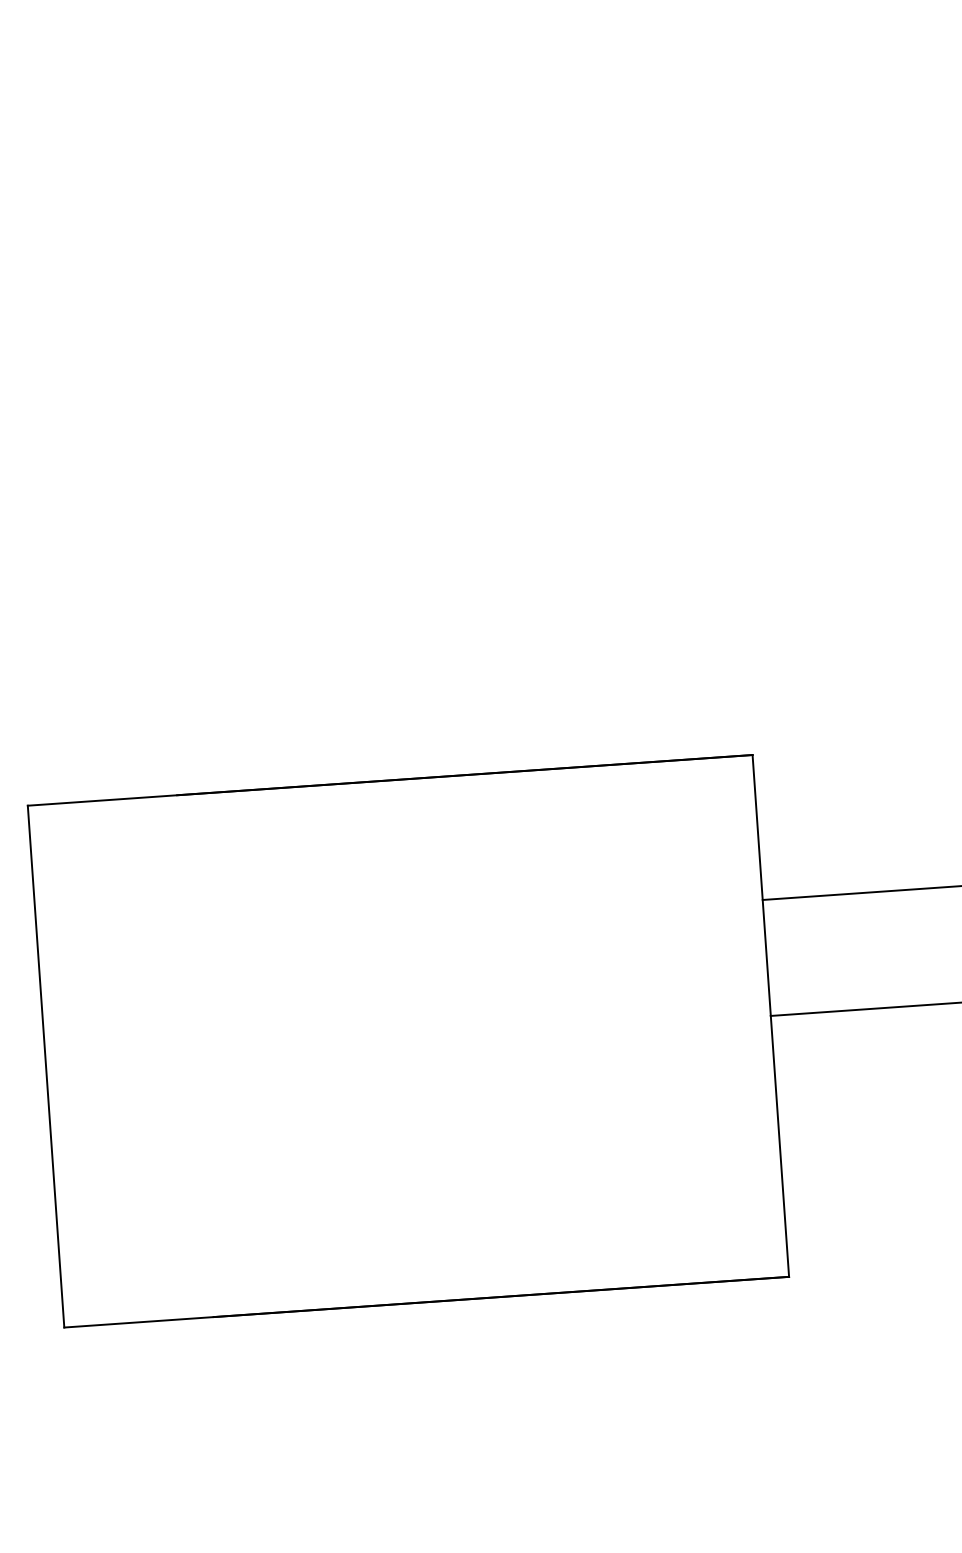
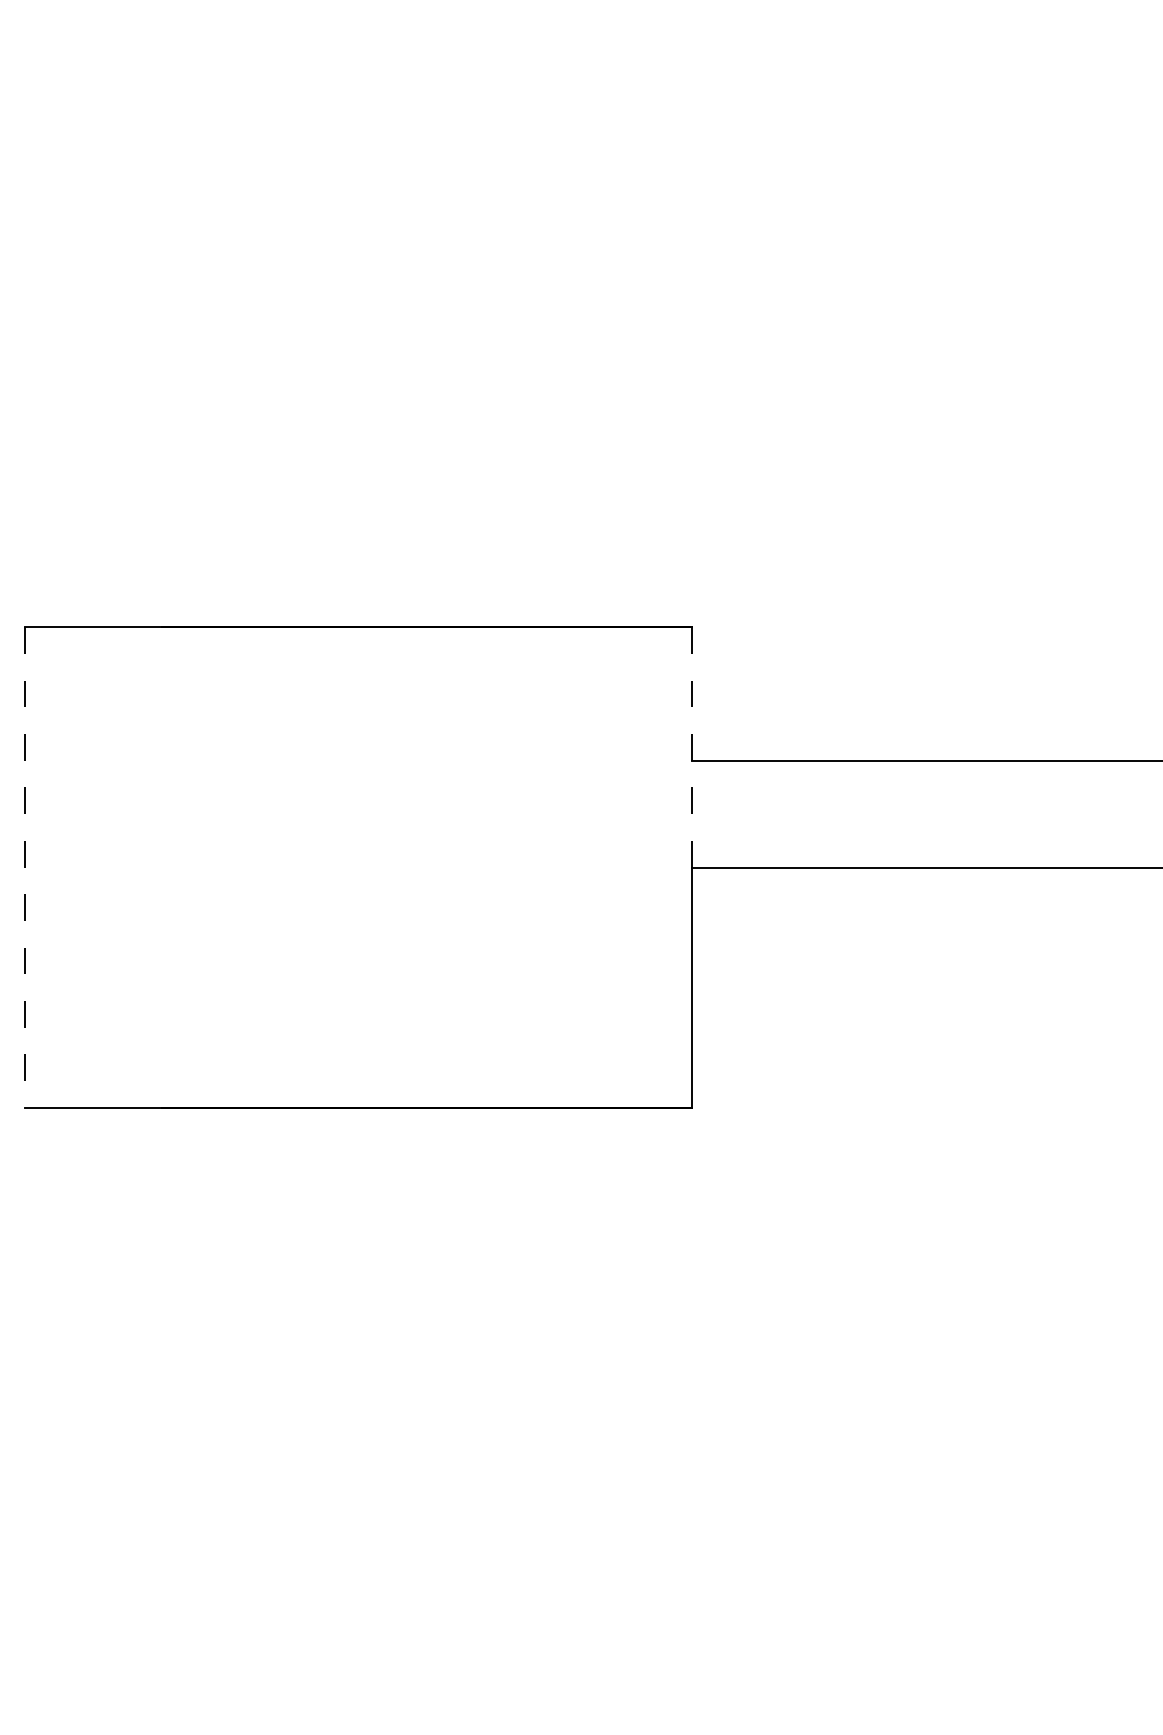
line: (761, 885) -> (691, 747), solid -> dashed
line: (45, 1067) -> (24, 868), solid -> dashed

